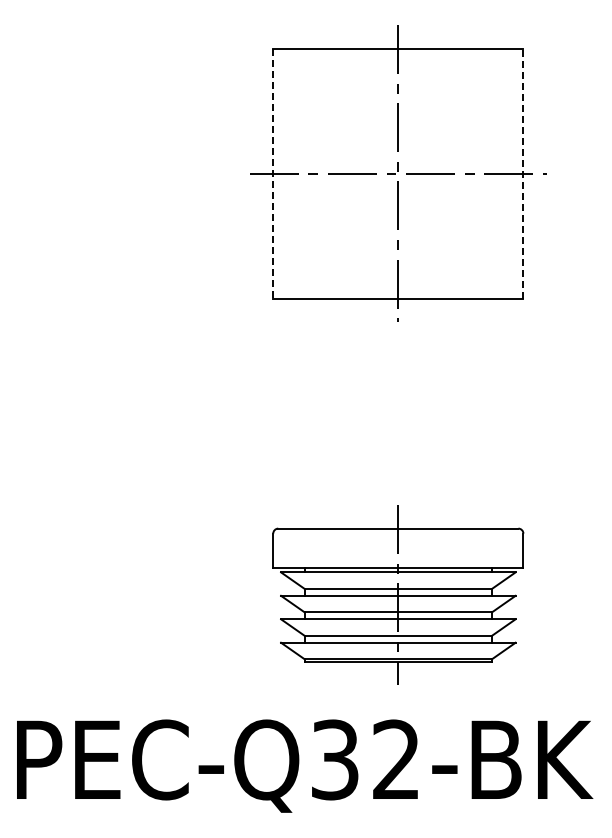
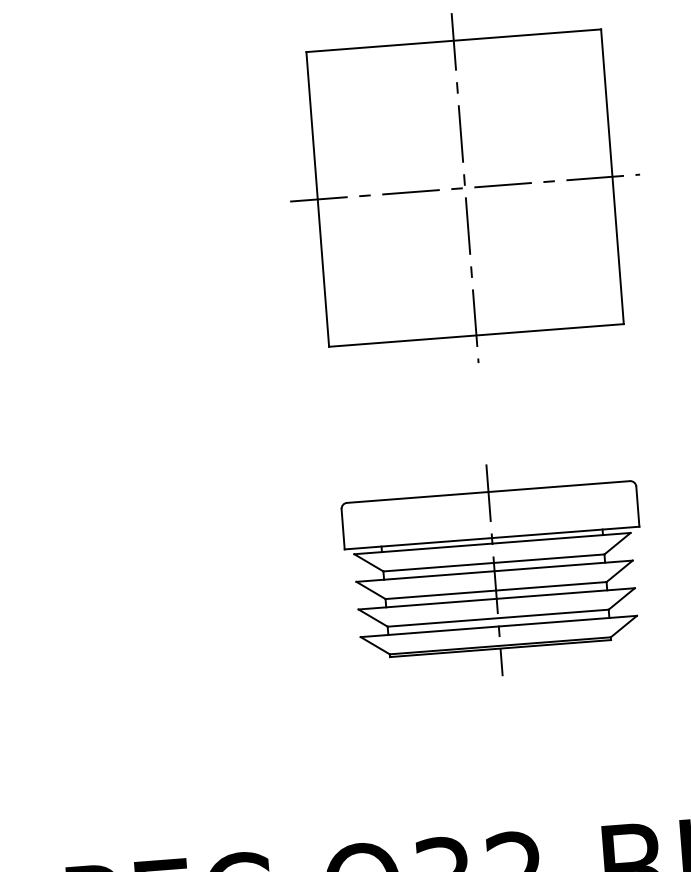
line: (523, 173) -> (612, 176), dashed -> solid
line: (273, 174) -> (318, 200), dashed -> solid
part: (398, 594) -> (494, 569), moved

